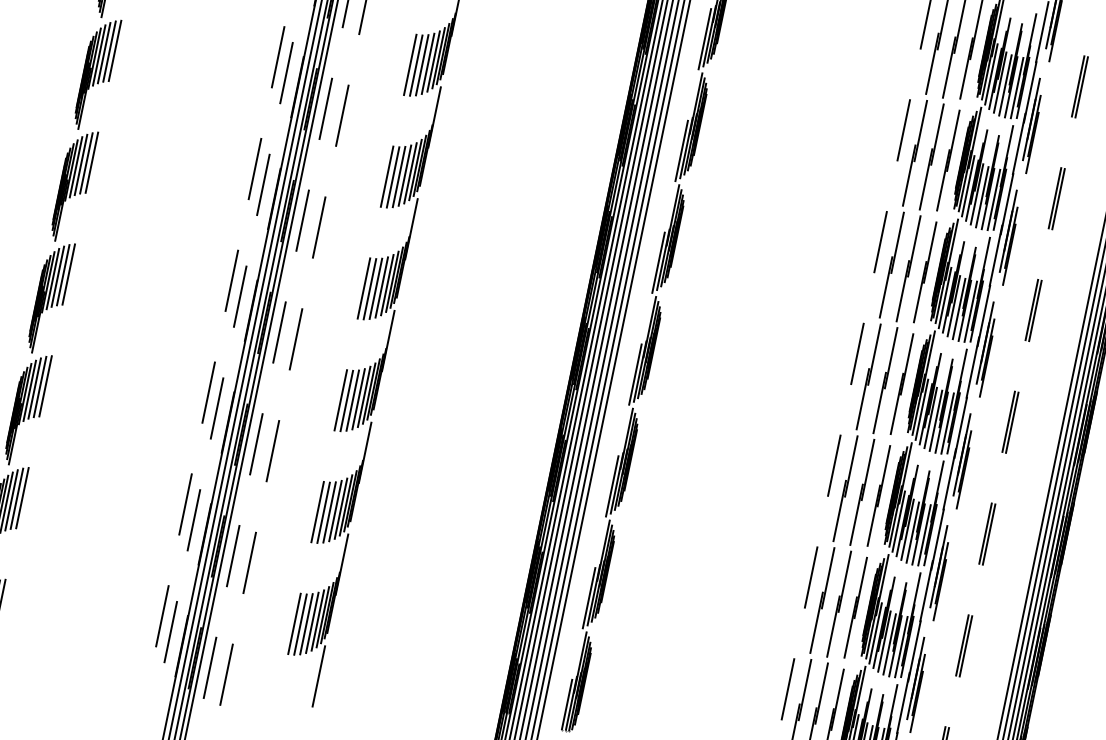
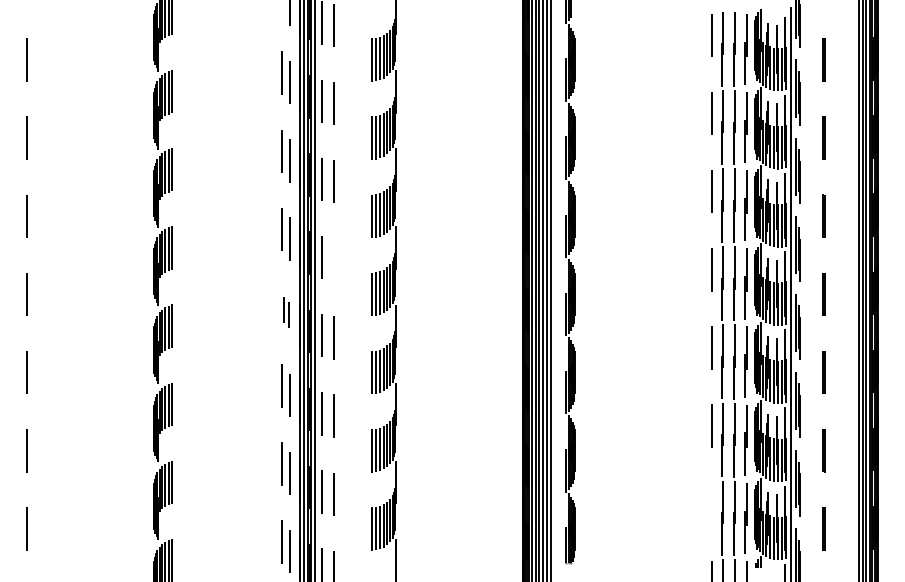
line: (319, 227) -> (333, 259), removed
part: (234, 288) -> (285, 312), size x0.6
line: (787, 689) -> (711, 504), removed

